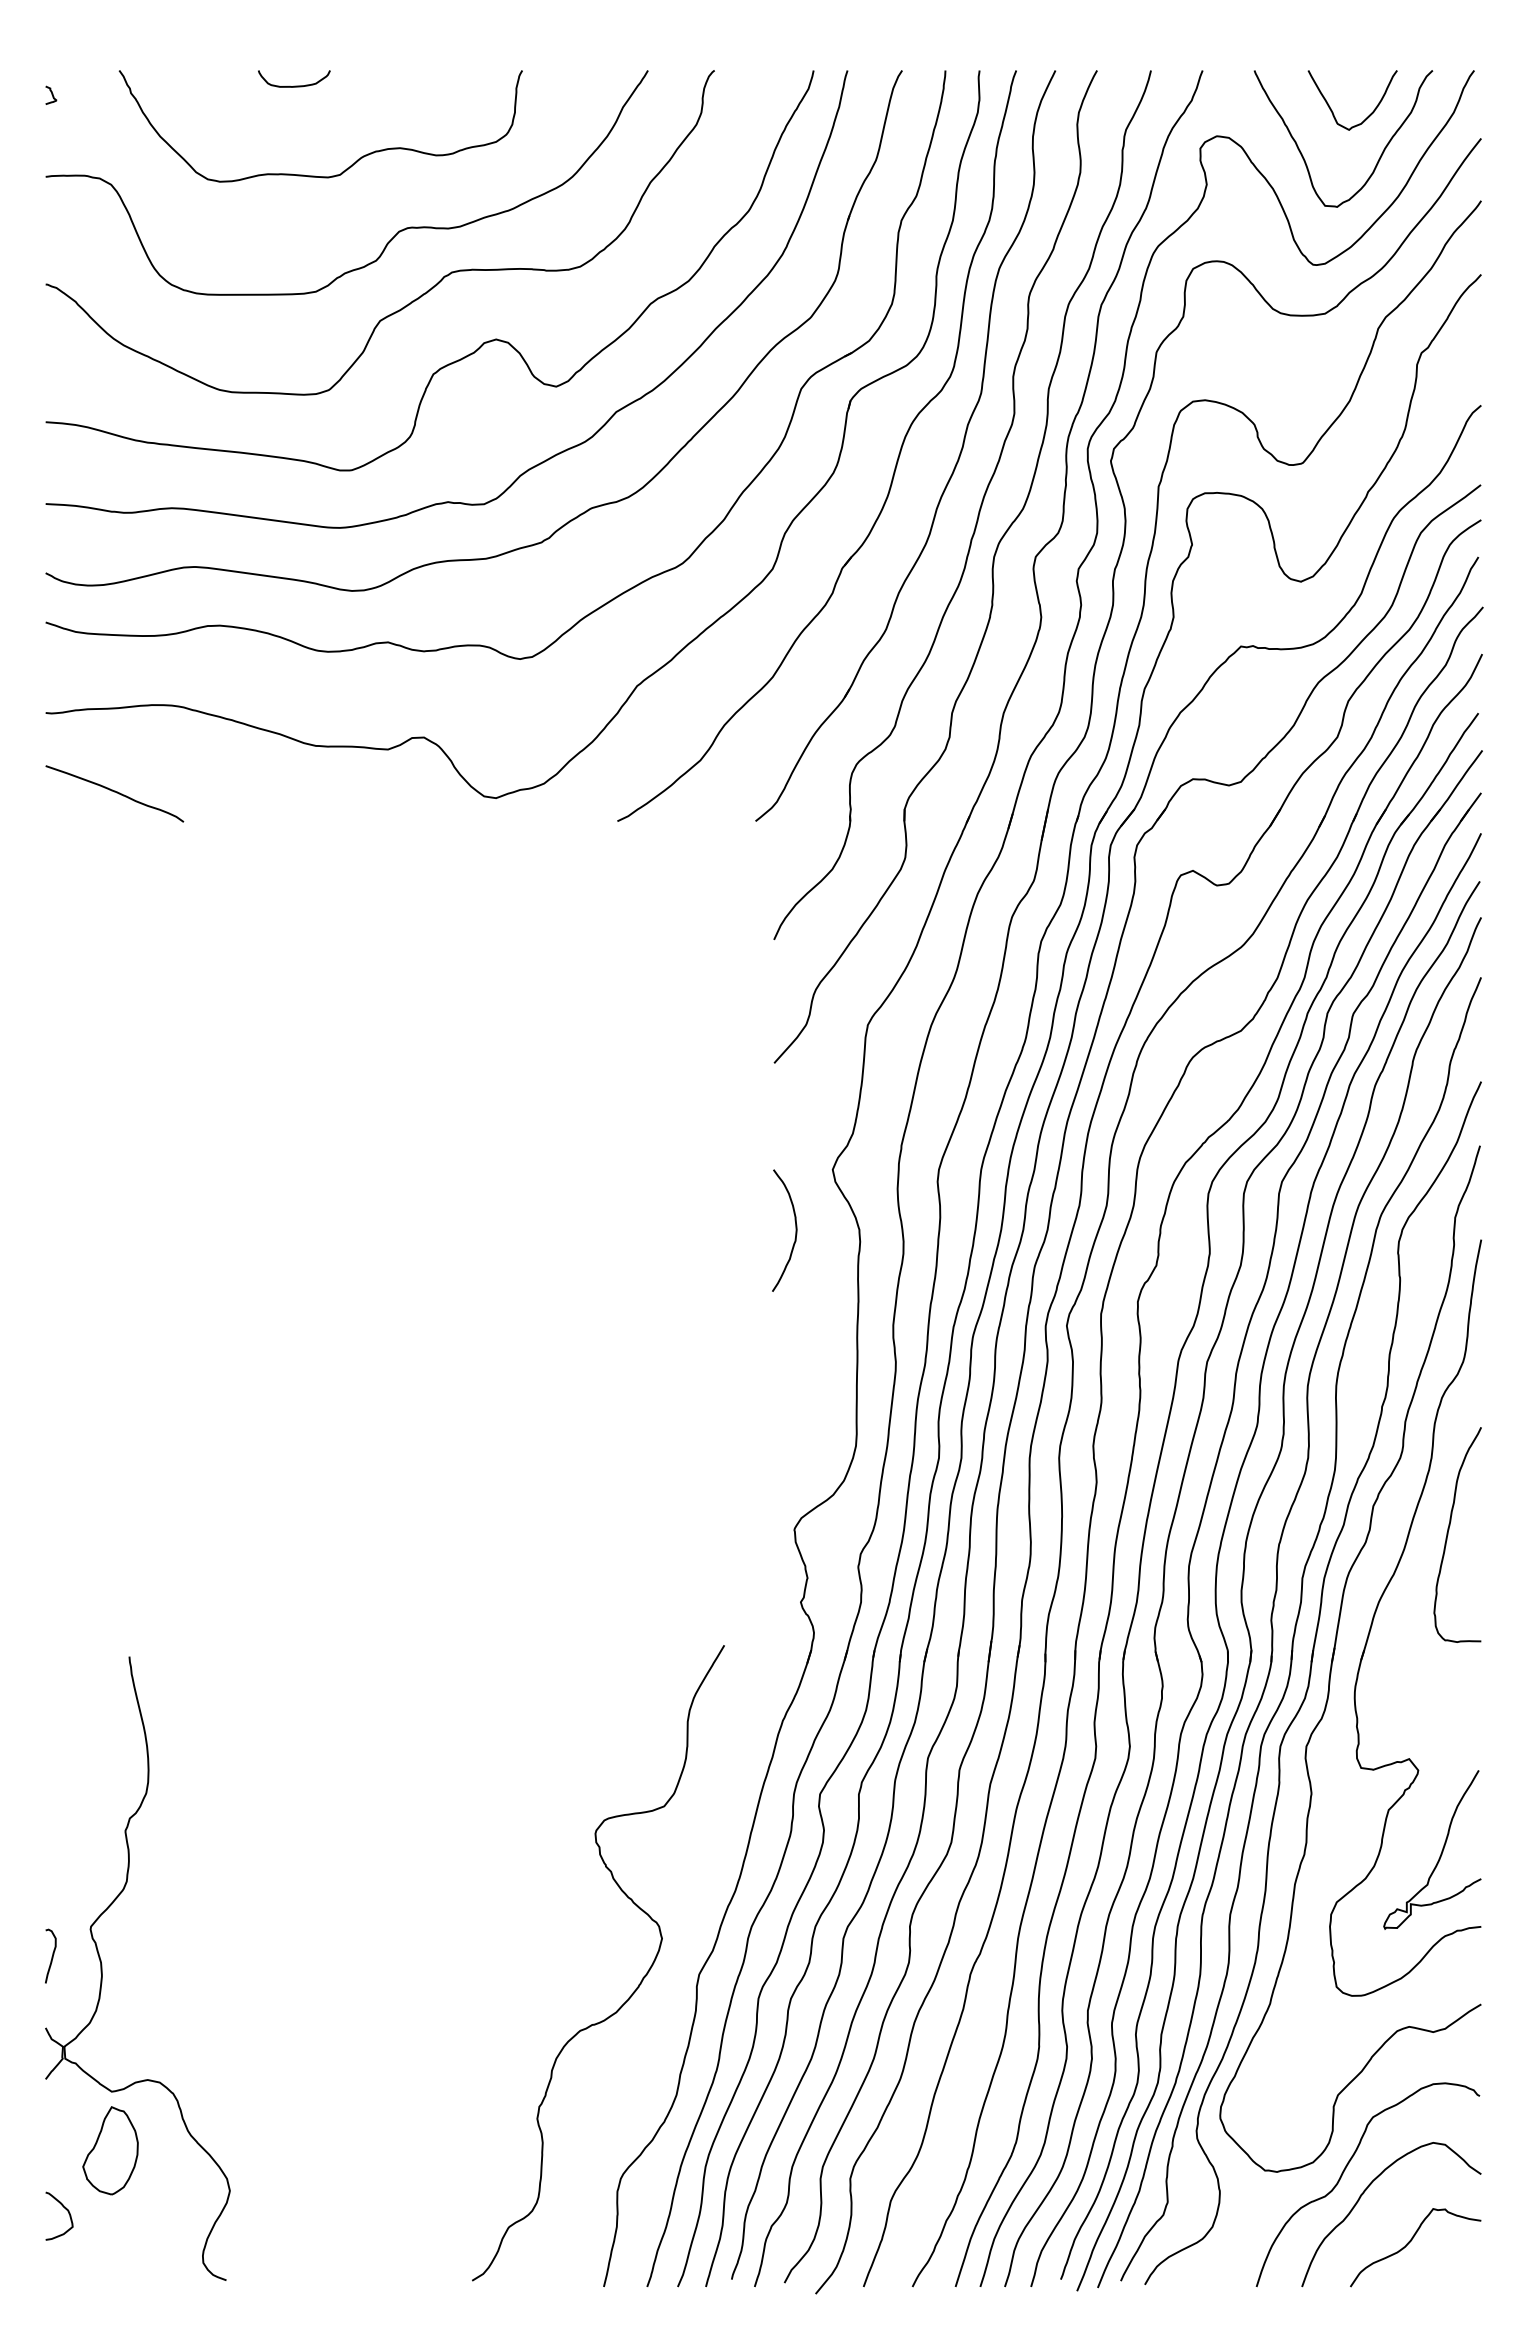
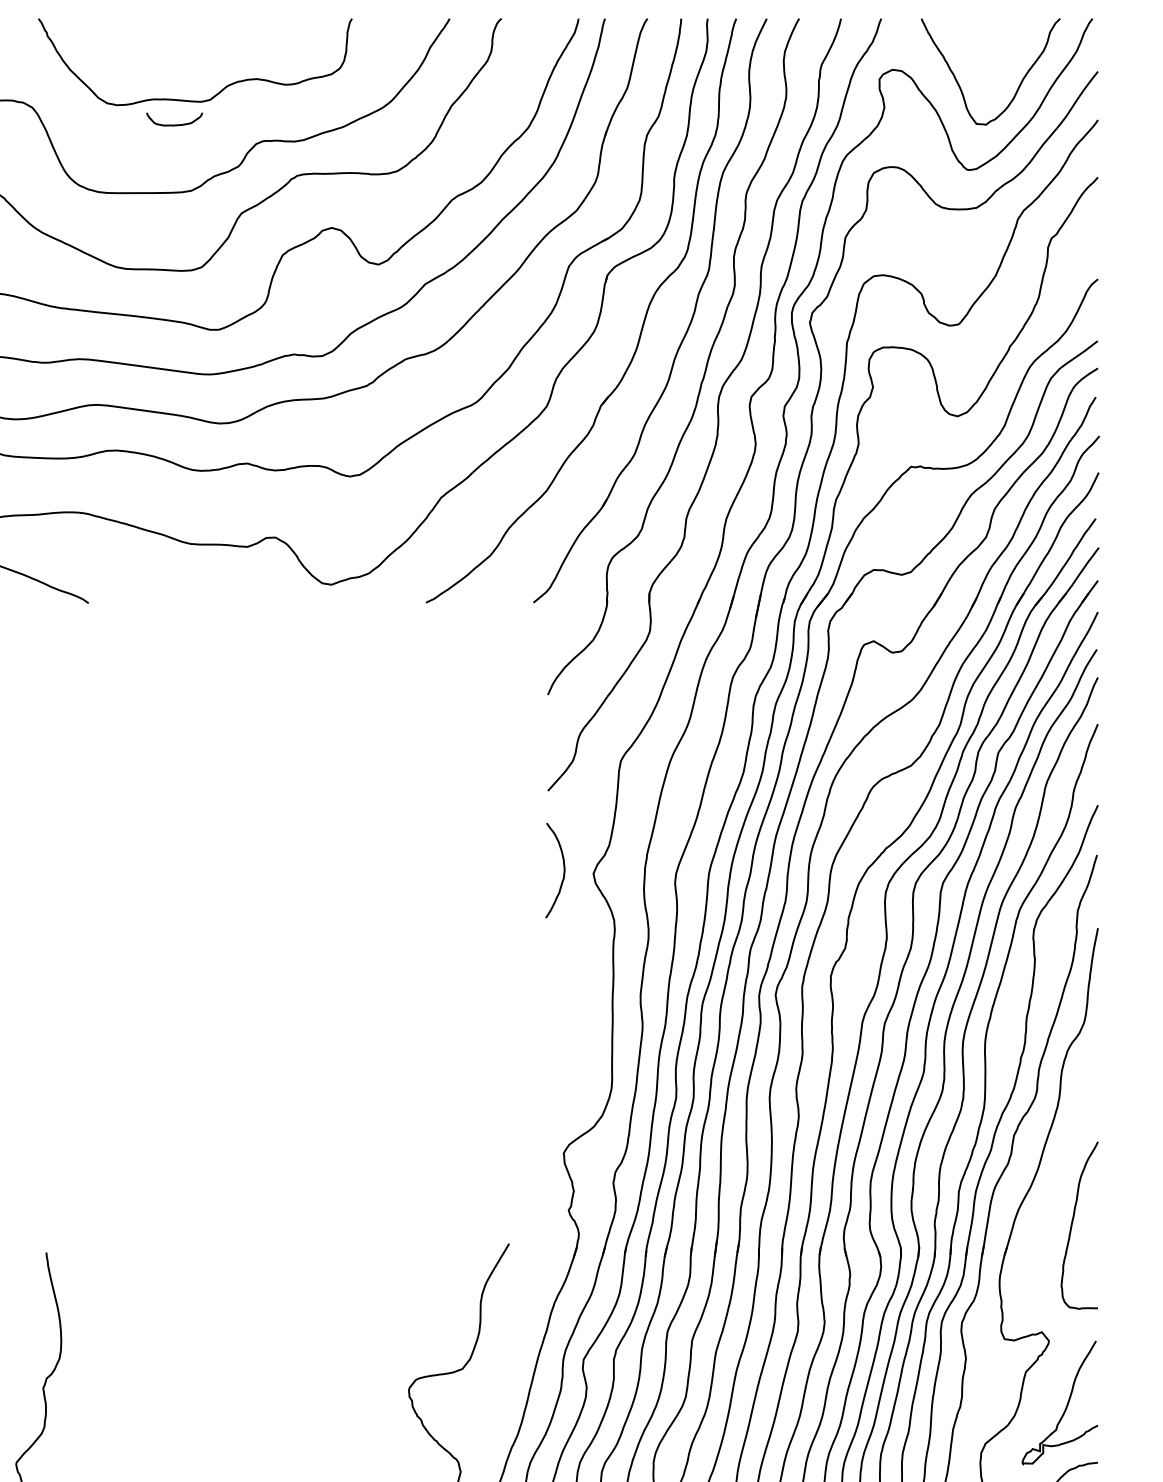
curve: (294, 85) -> (174, 124), moved
curve: (1368, 115) -> (1010, 53), removed
curve: (795, 1230) -> (563, 870), moved
curve: (1449, 1530) -> (1073, 1222), moved

